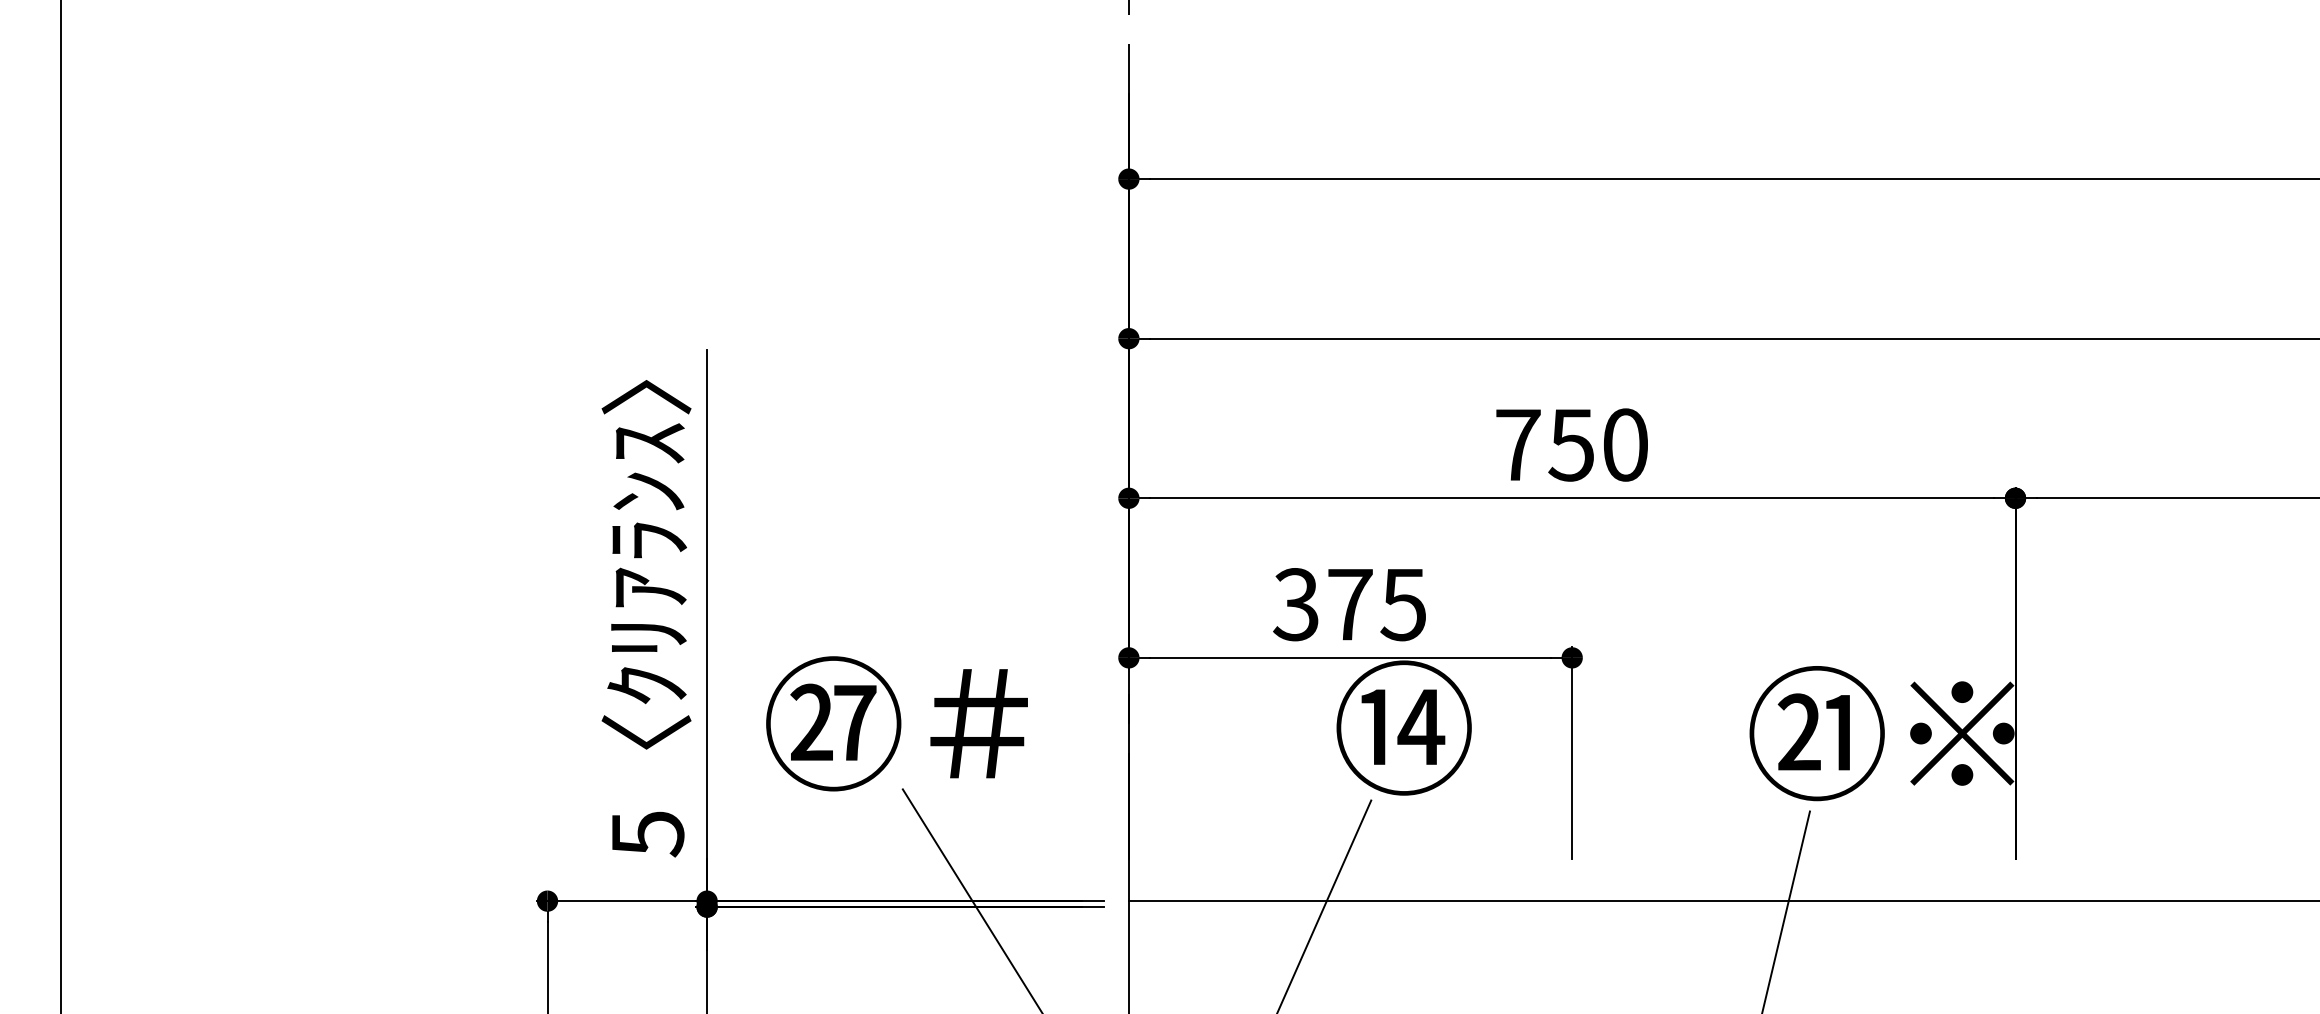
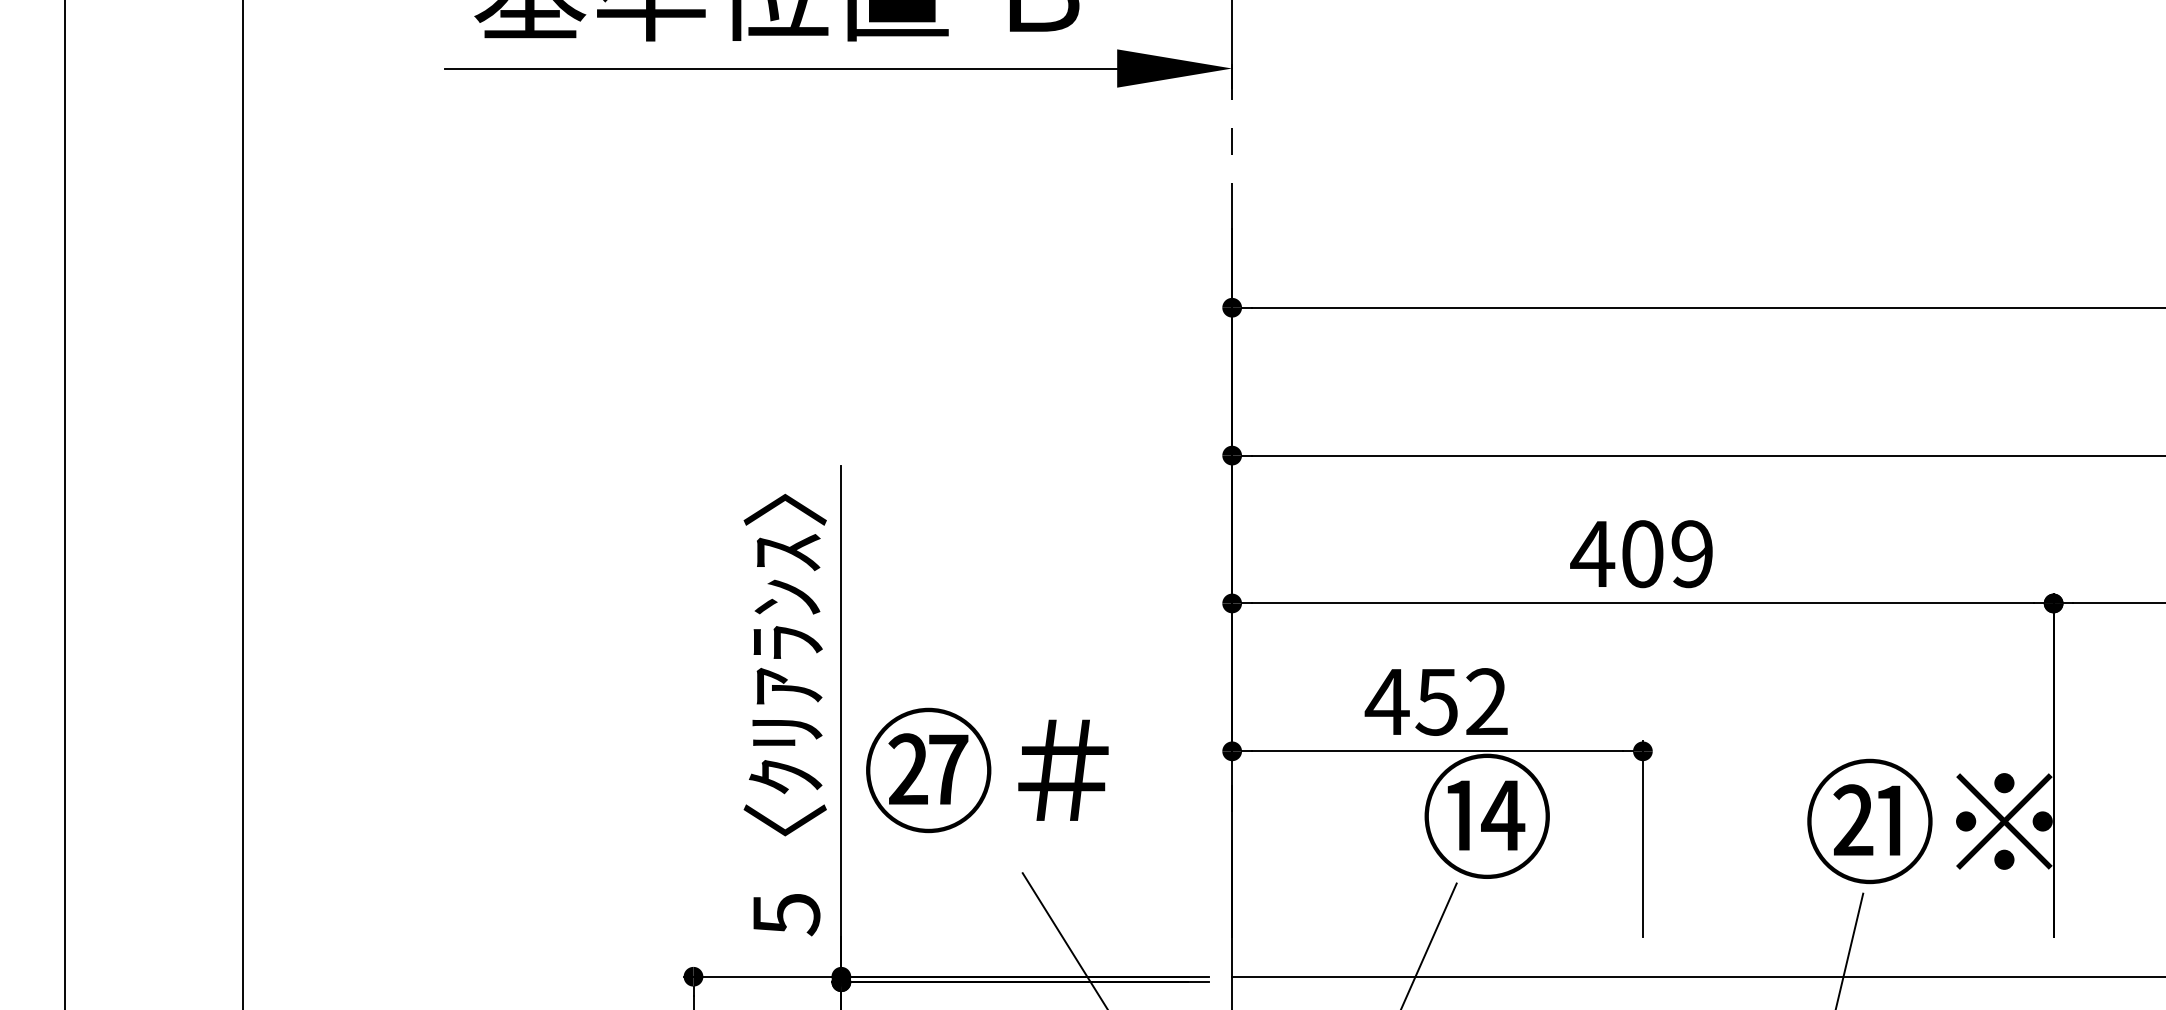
text: (1570, 445) -> (1641, 554), 750 -> 409
text: (1348, 604) -> (1435, 701), 375 -> 452
text: (897, 723) -> (987, 770), moved

